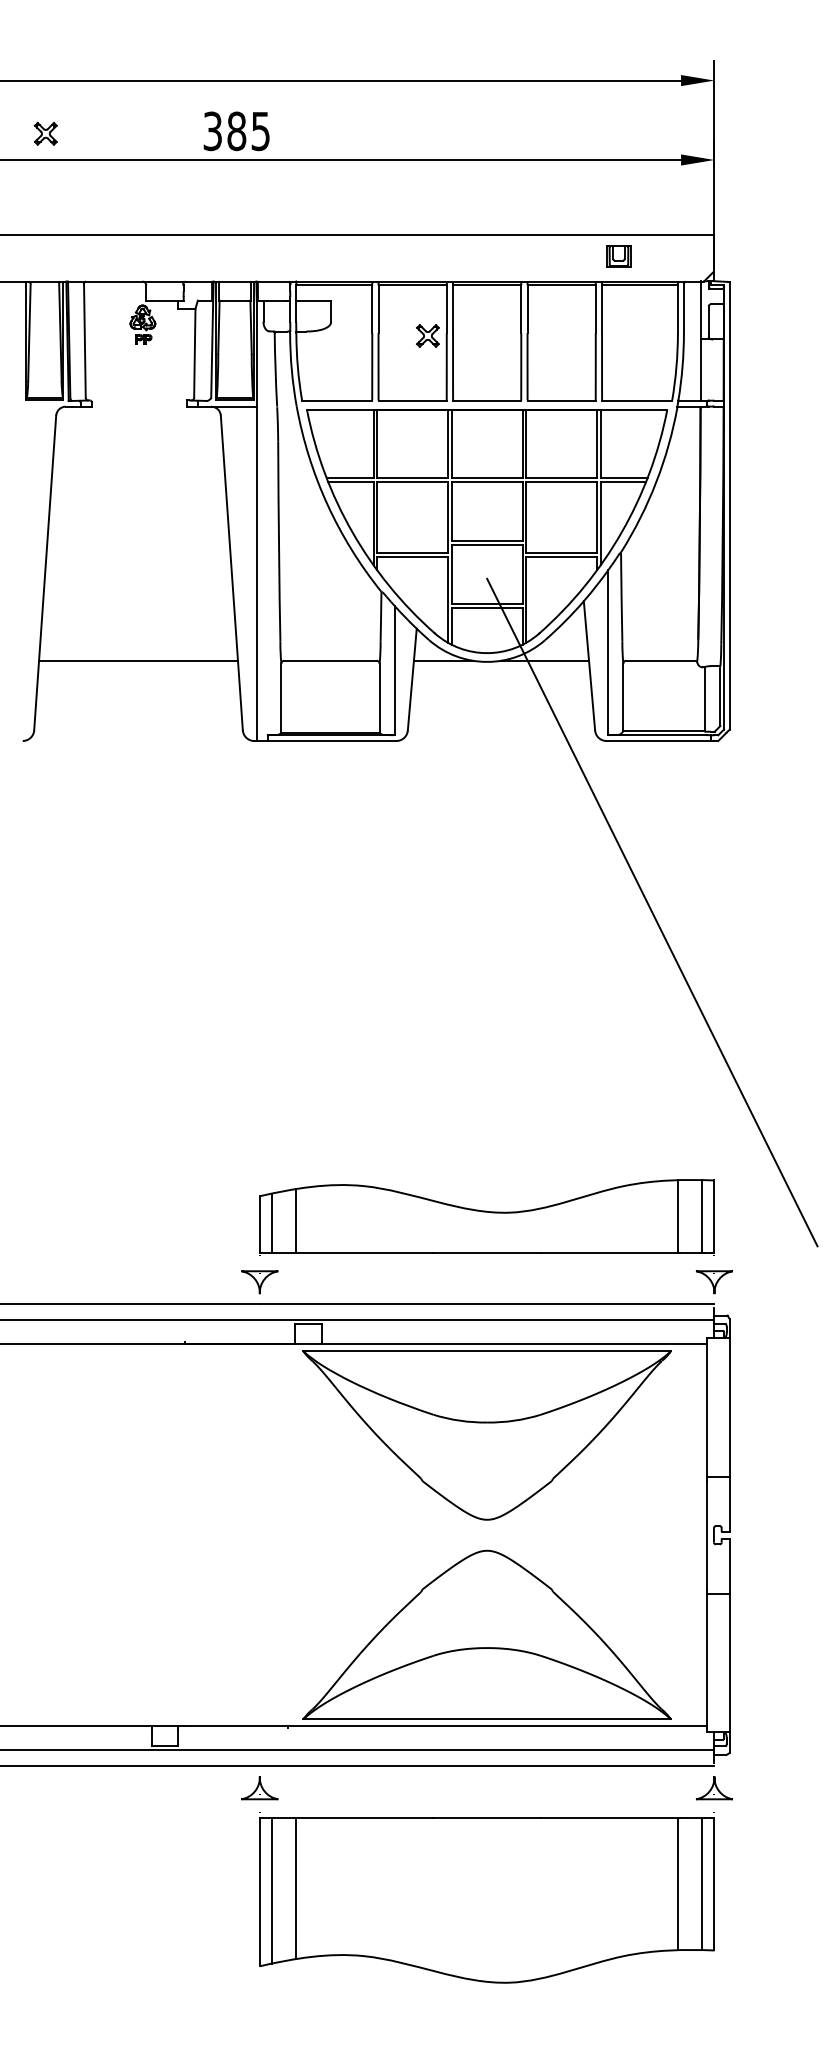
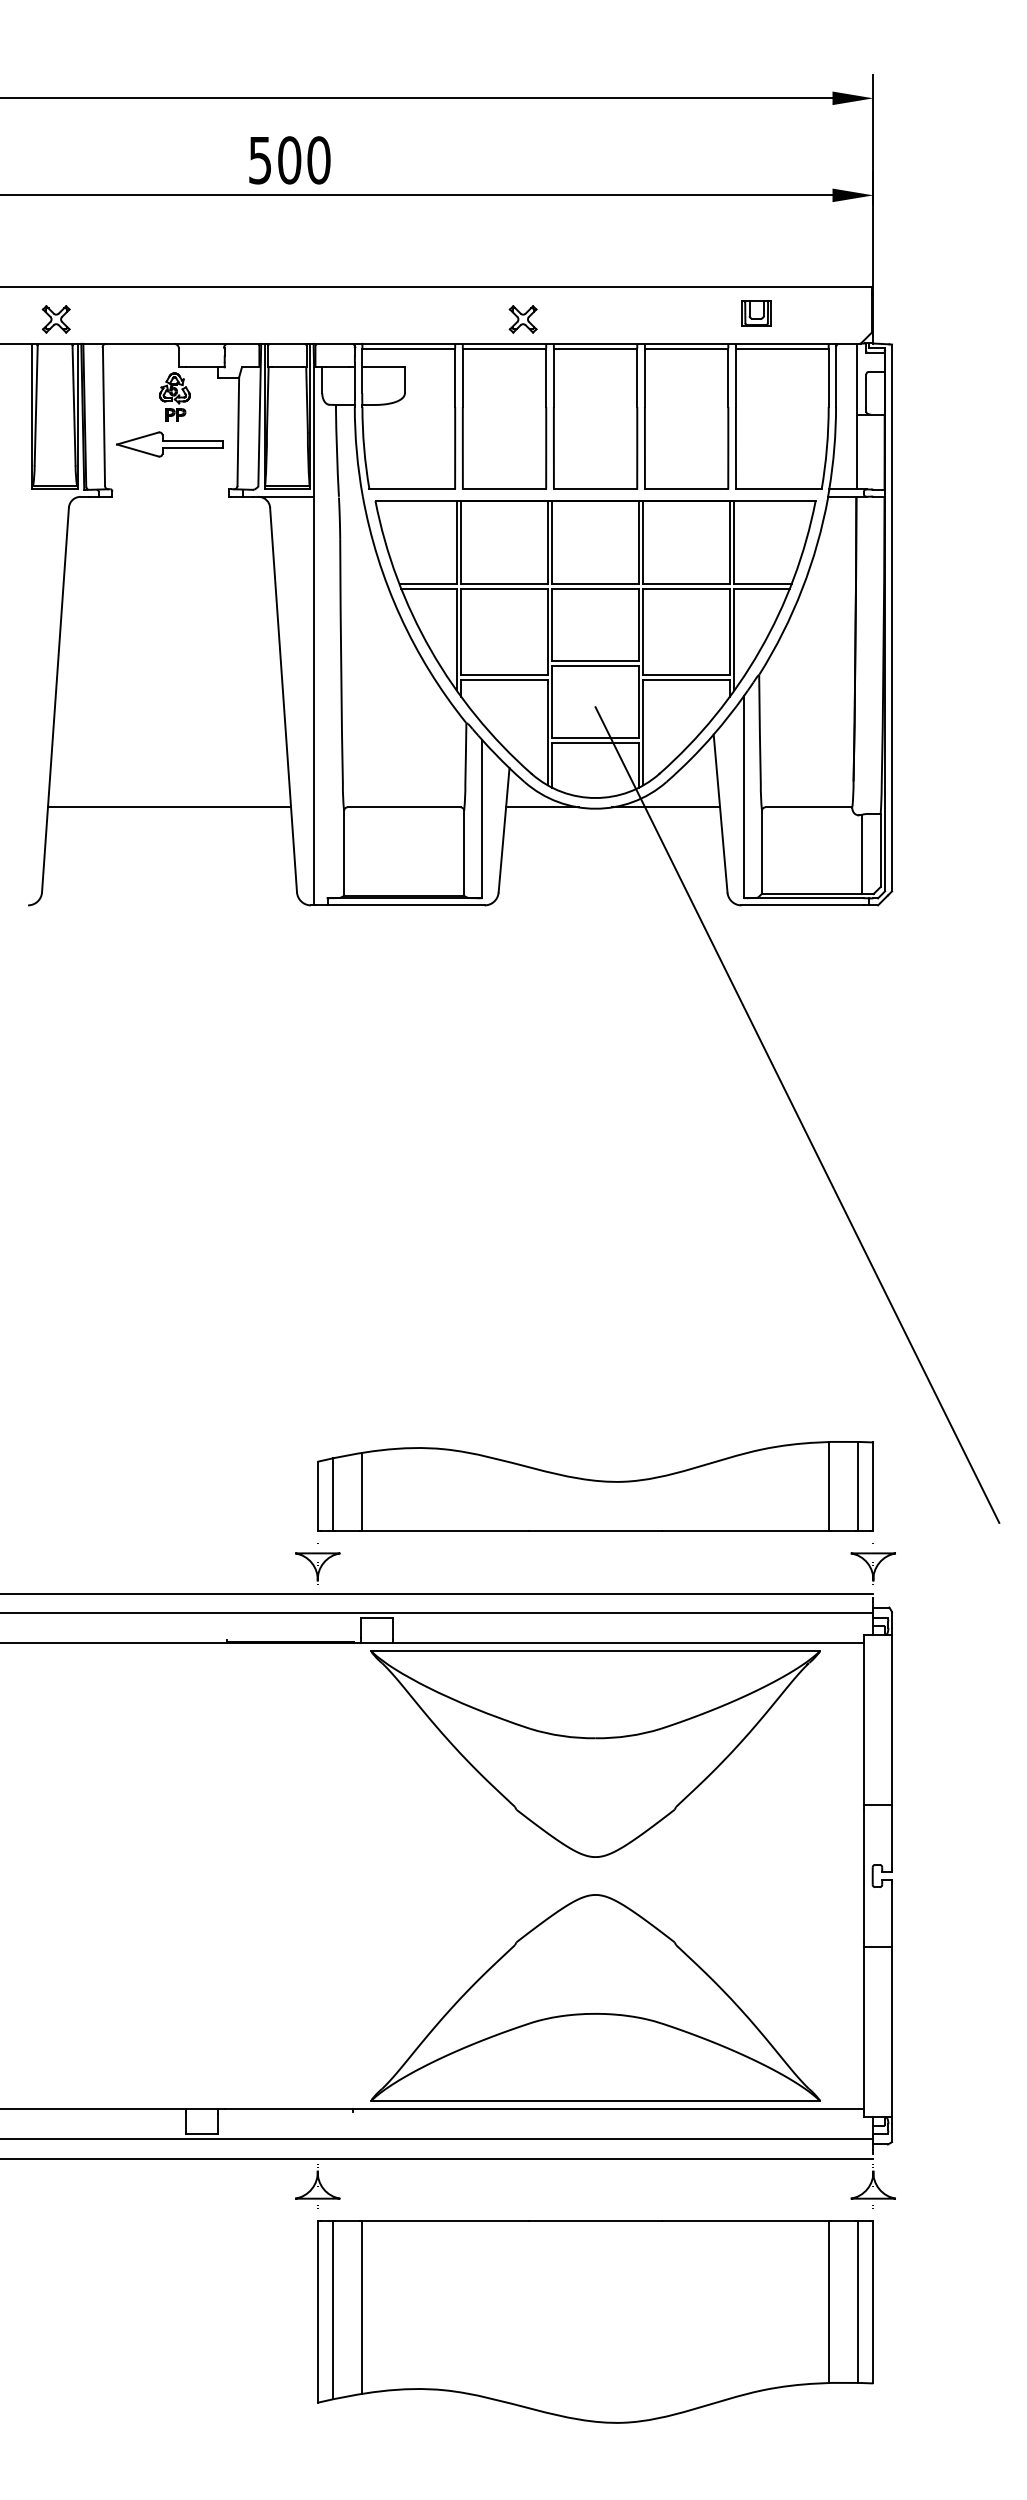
text: (236, 131) -> (289, 160), 385 -> 500
part: (45, 133) -> (55, 319), moved
part: (427, 336) -> (522, 319), moved
part: (138, 363) -> (169, 444), added

